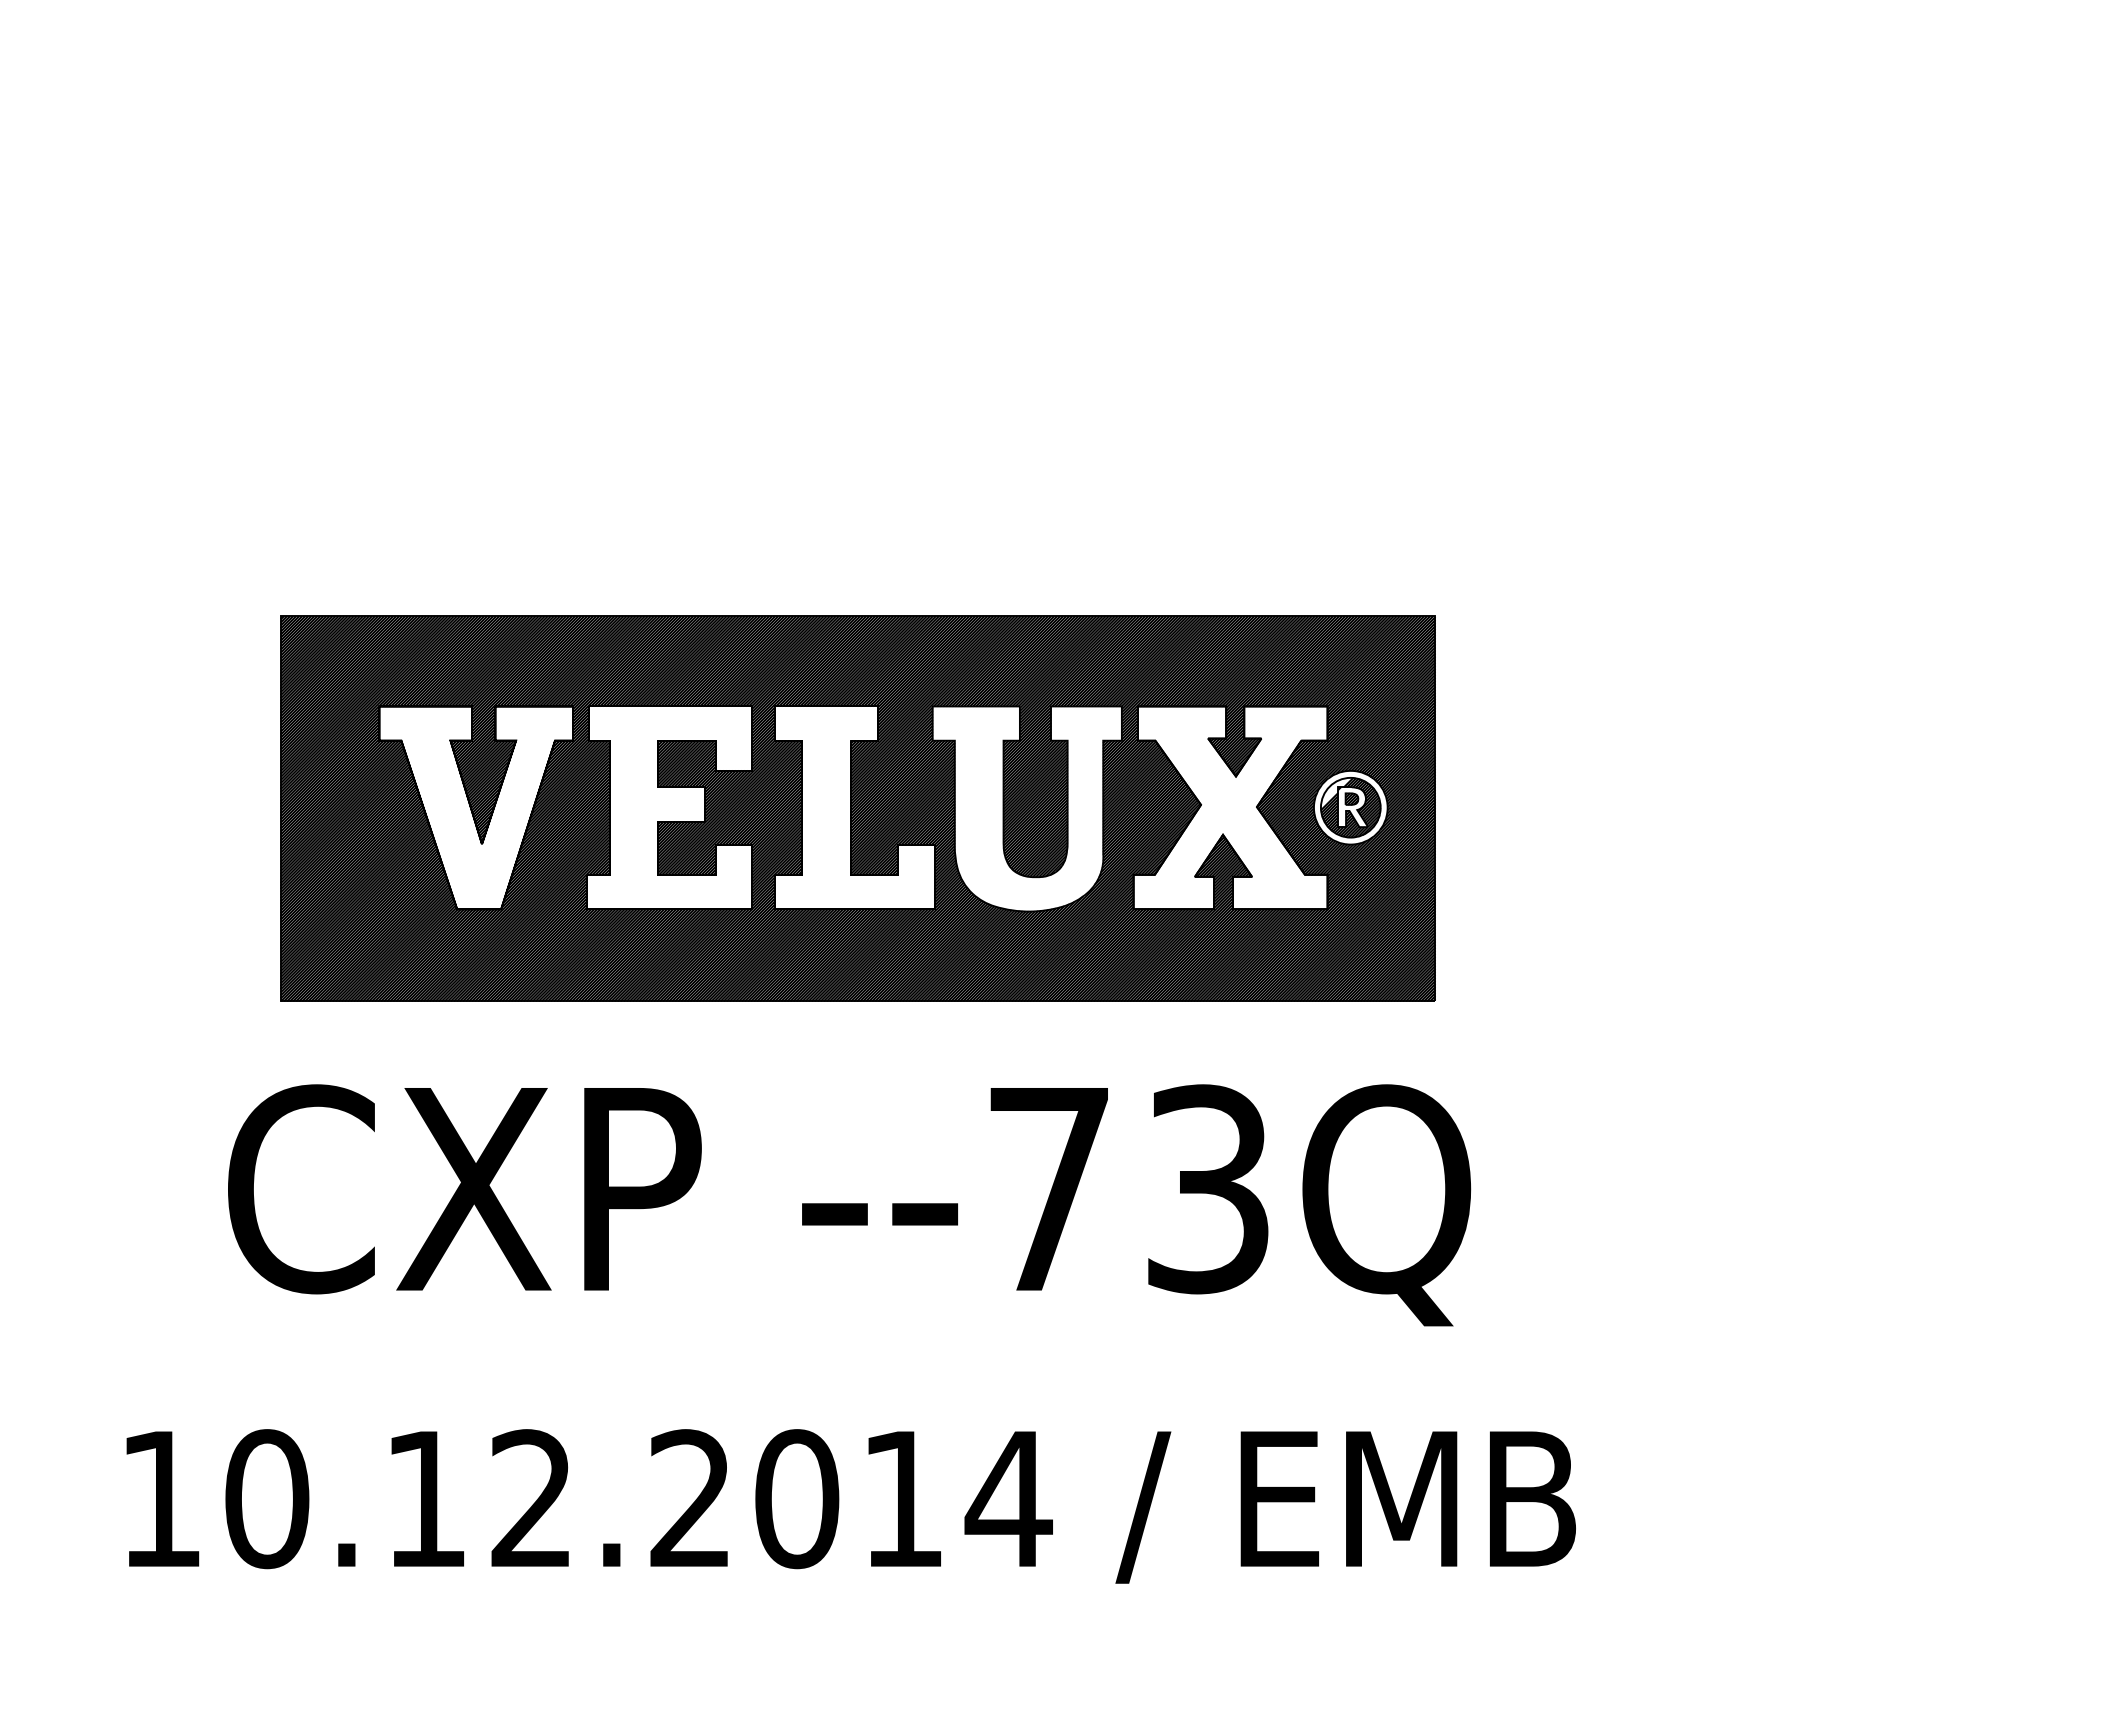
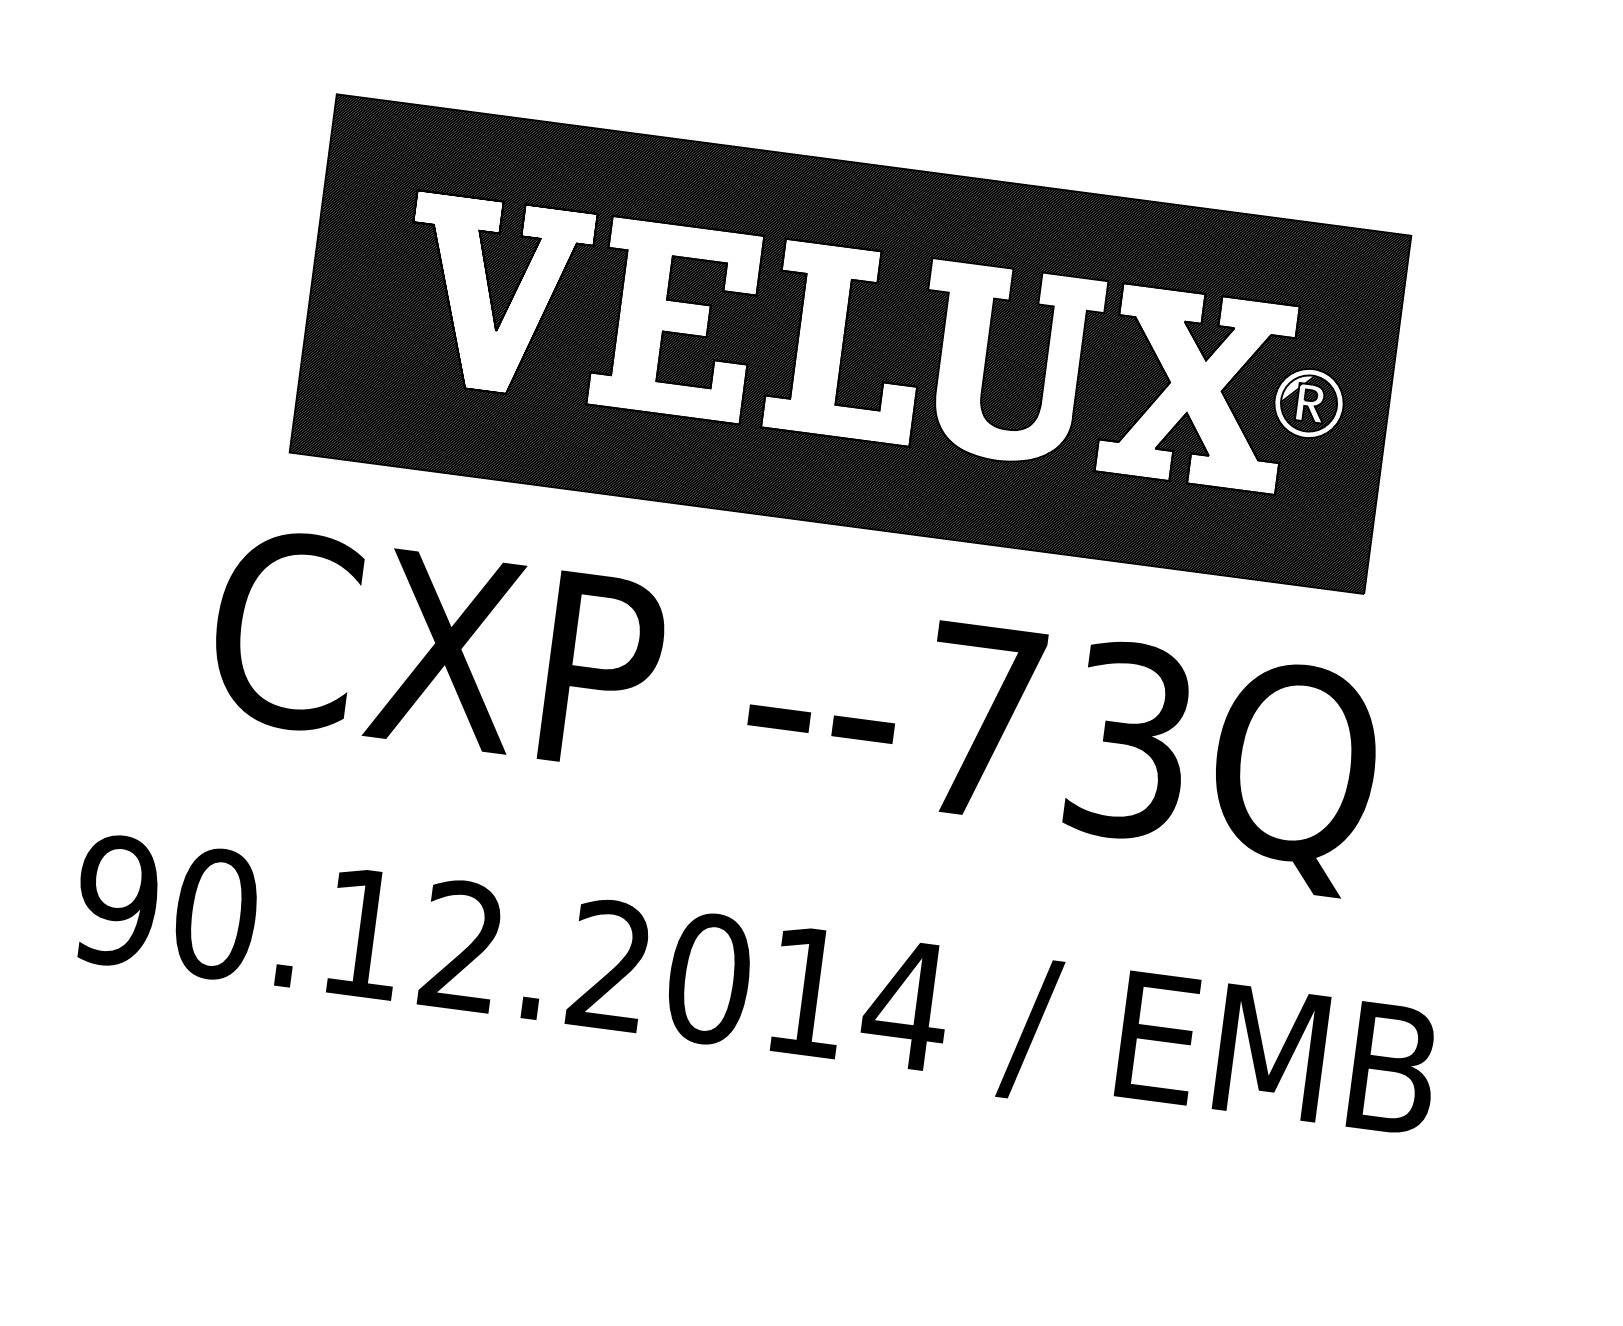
text: (160, 1499) -> (116, 901), 10.12.2014 -> 90.12.2014

